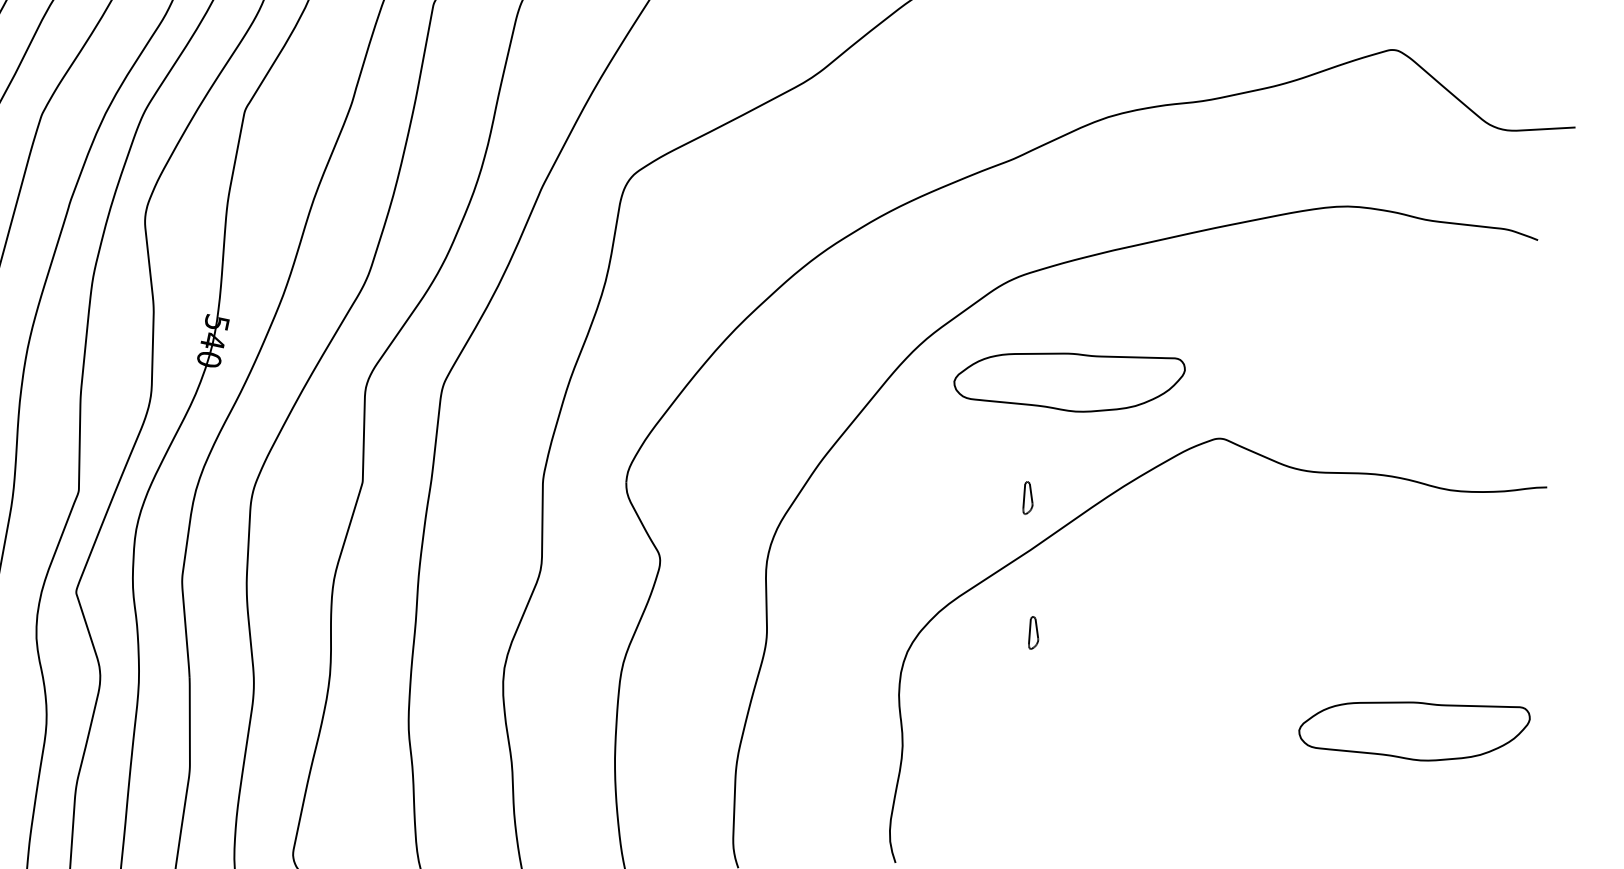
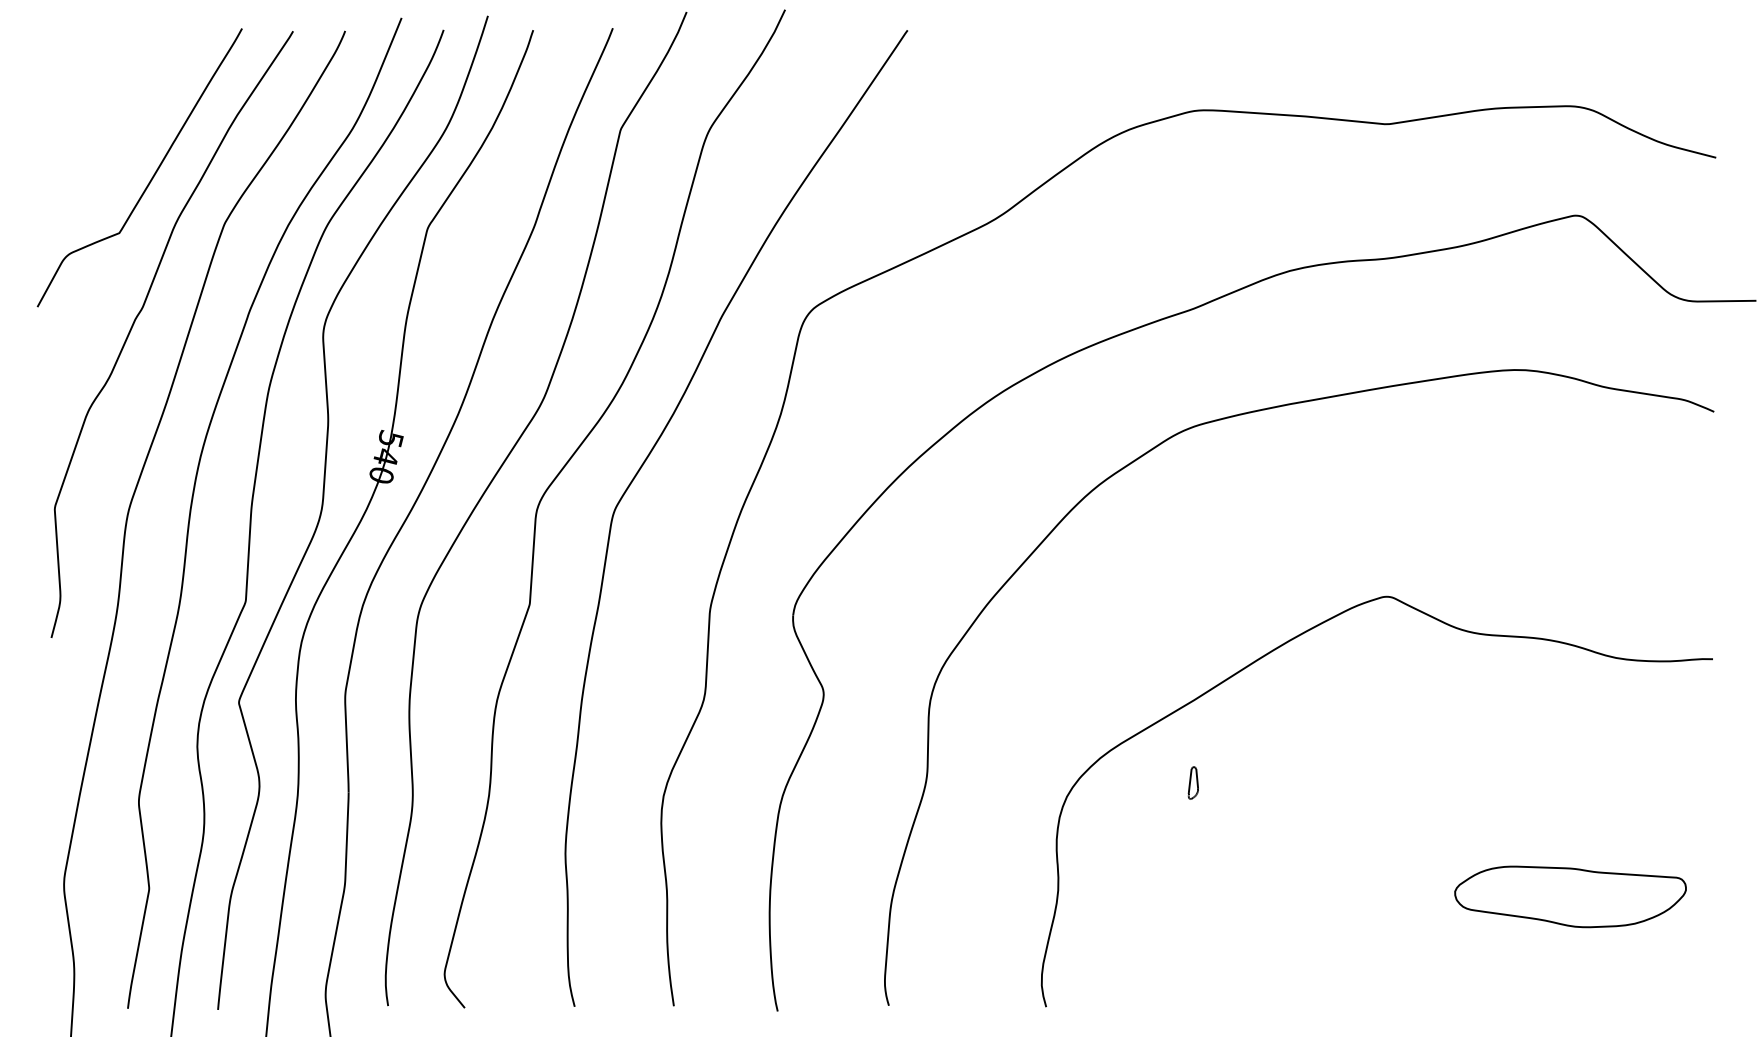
part: (1069, 381) -> (1240, 533), removed
part: (1026, 497) -> (1192, 647), removed

